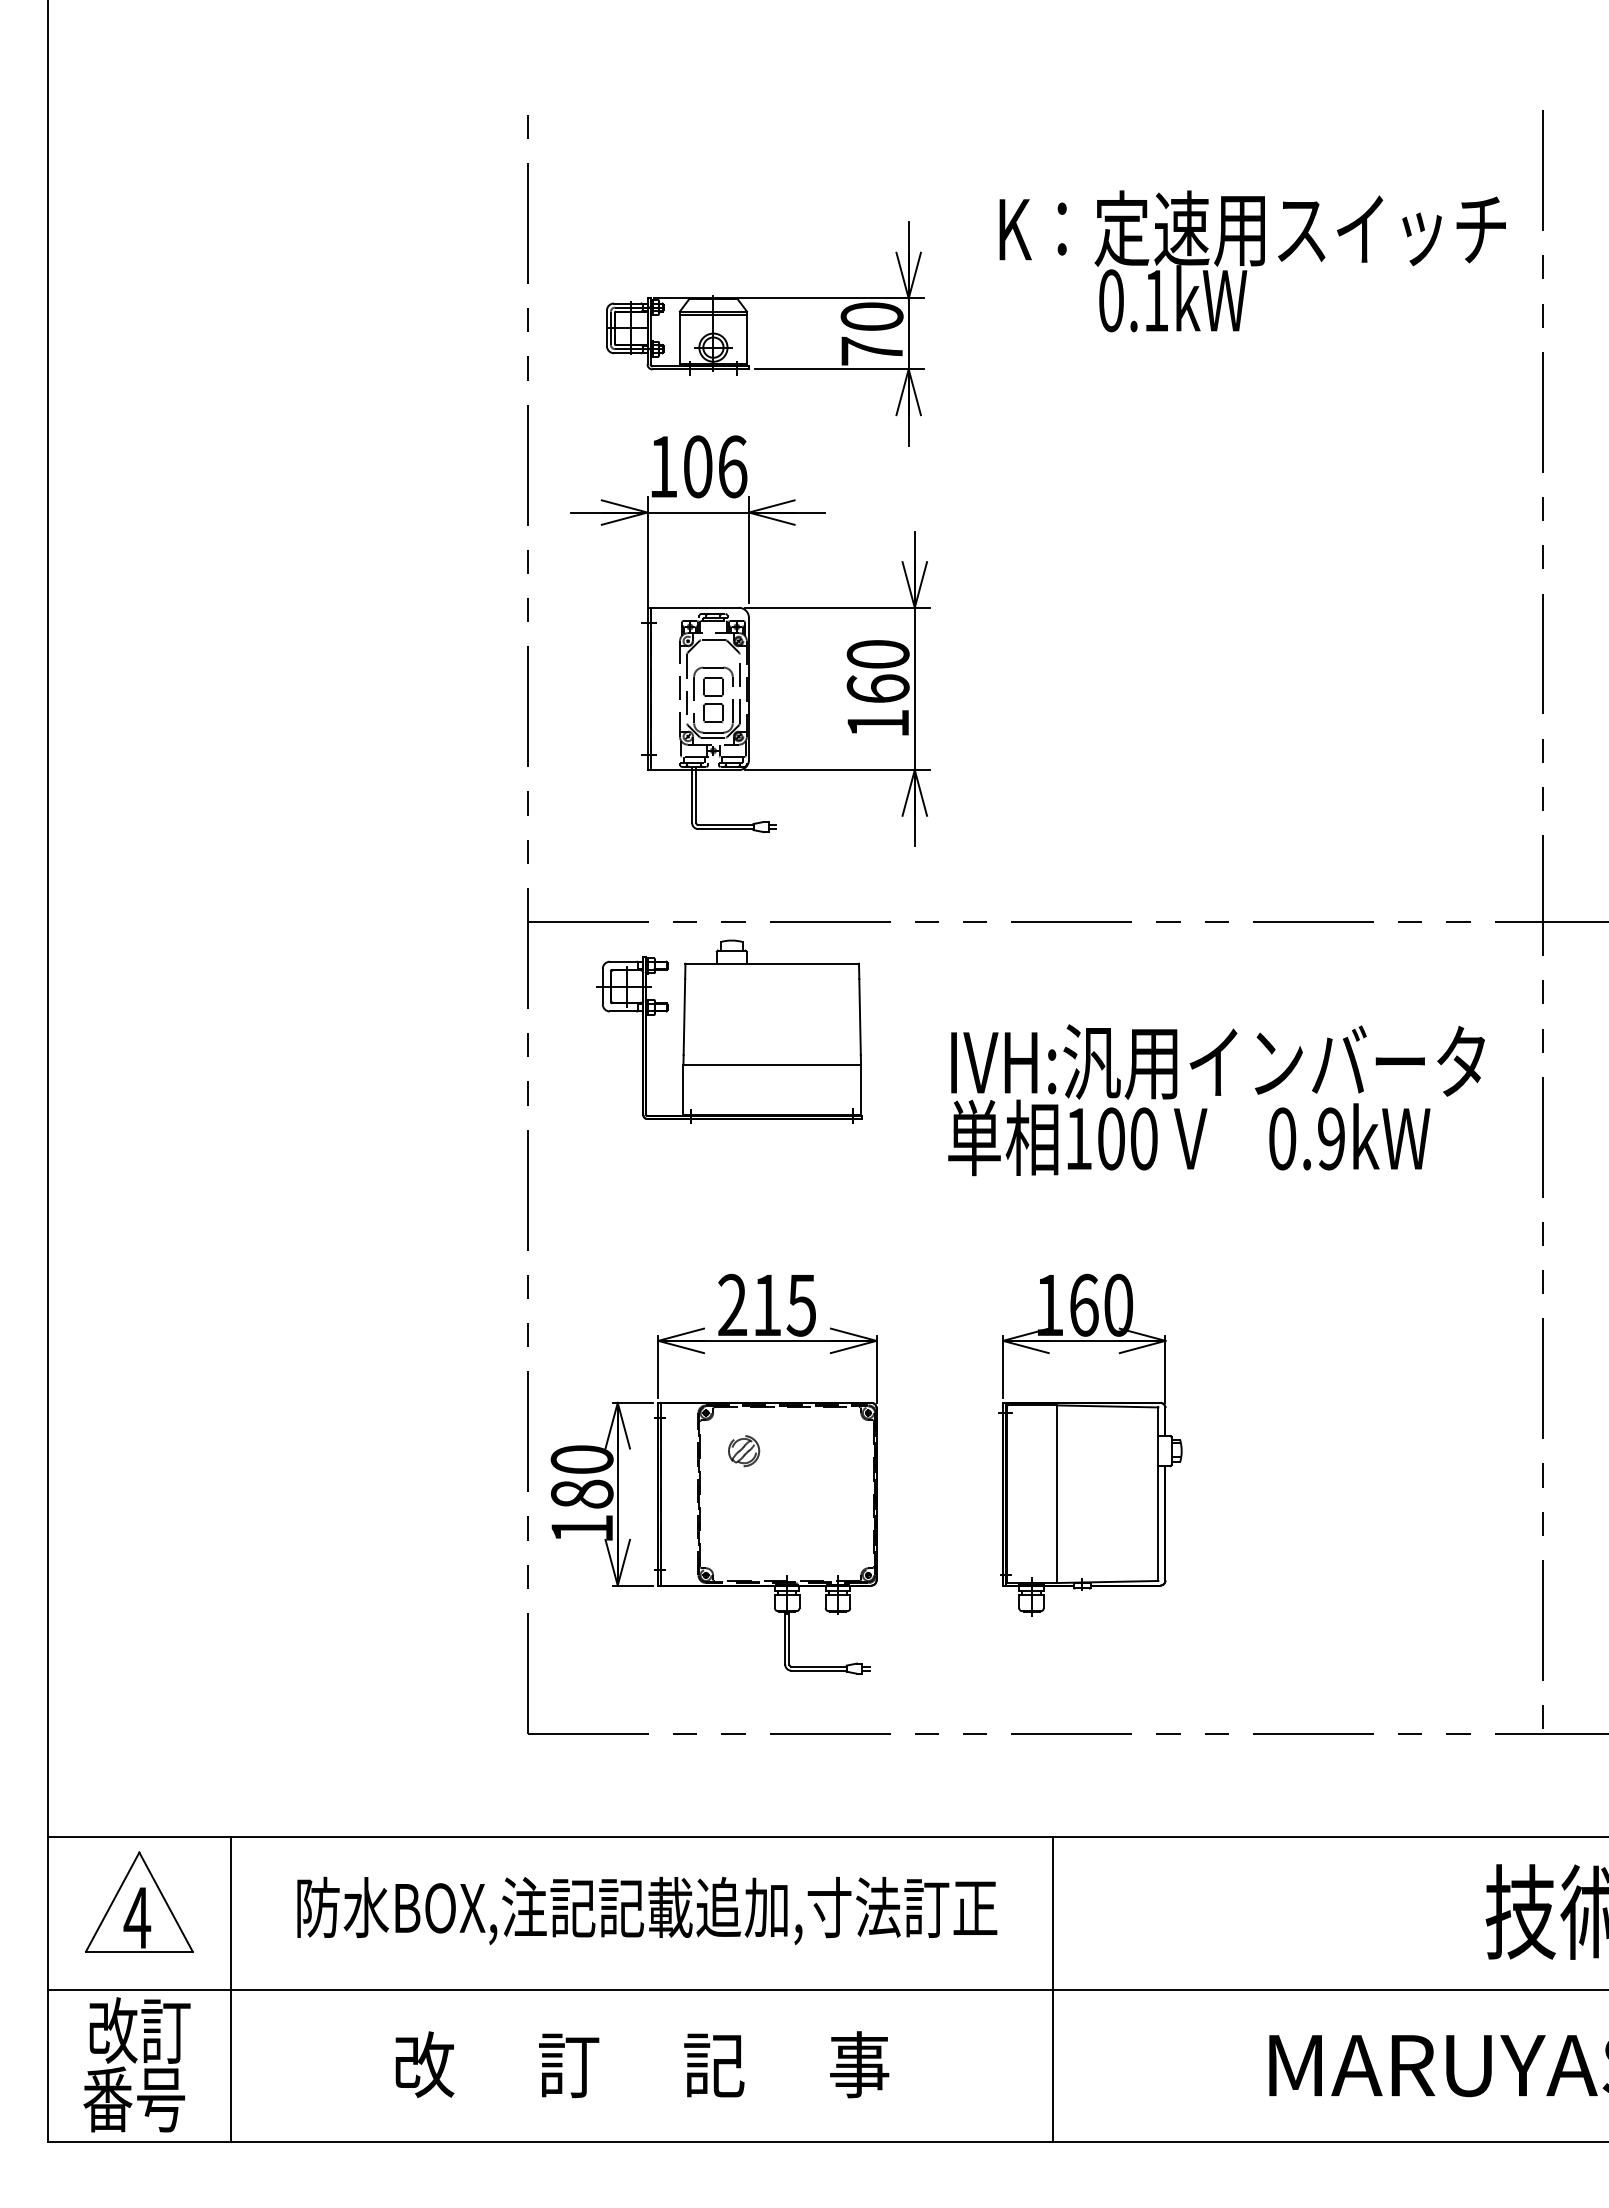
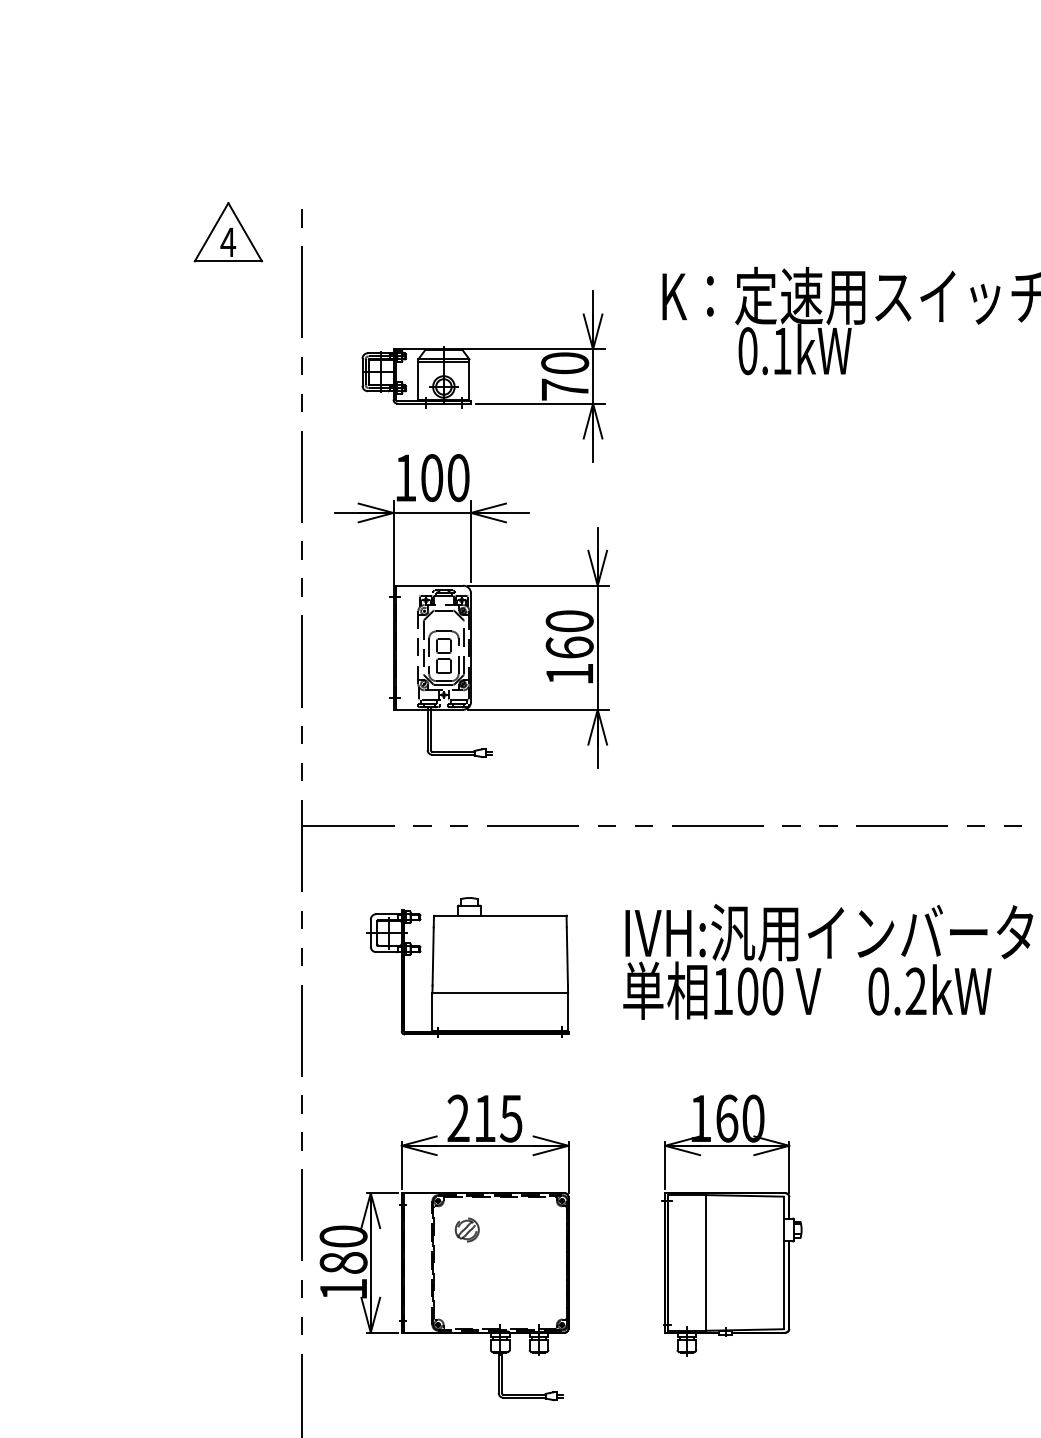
part: (431, 144) -> (228, 231), added
text: (732, 466) -> (458, 477), 106 -> 100
part: (729, 1031) -> (467, 967), moved
text: (1331, 1138) -> (916, 991), 0.9kW -> 0.2kW

